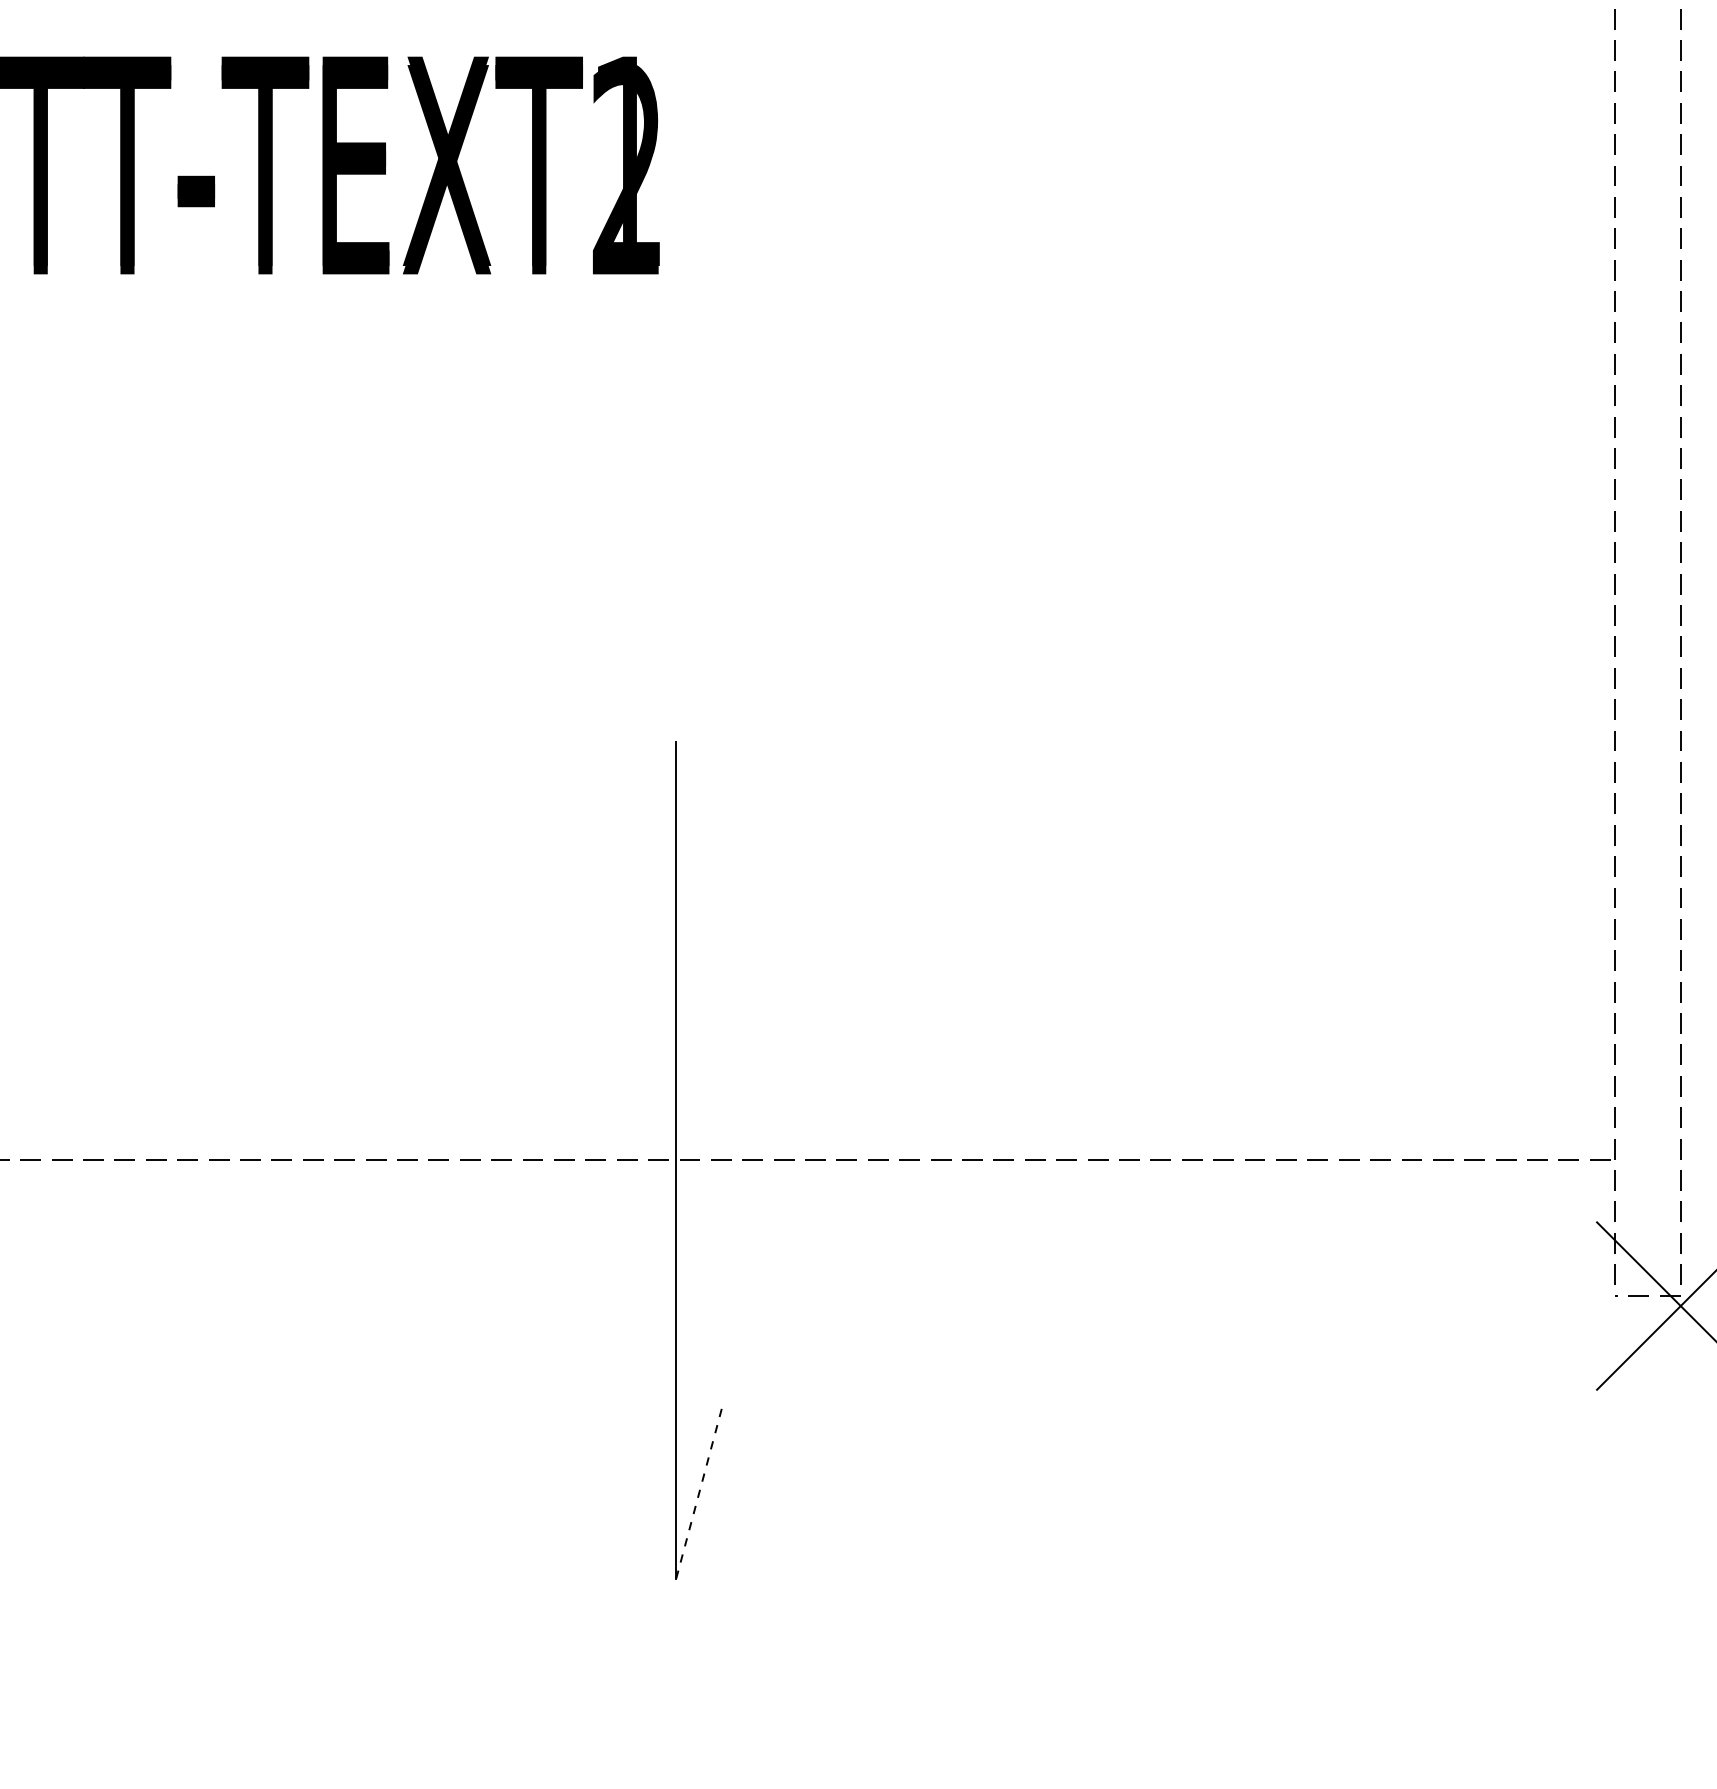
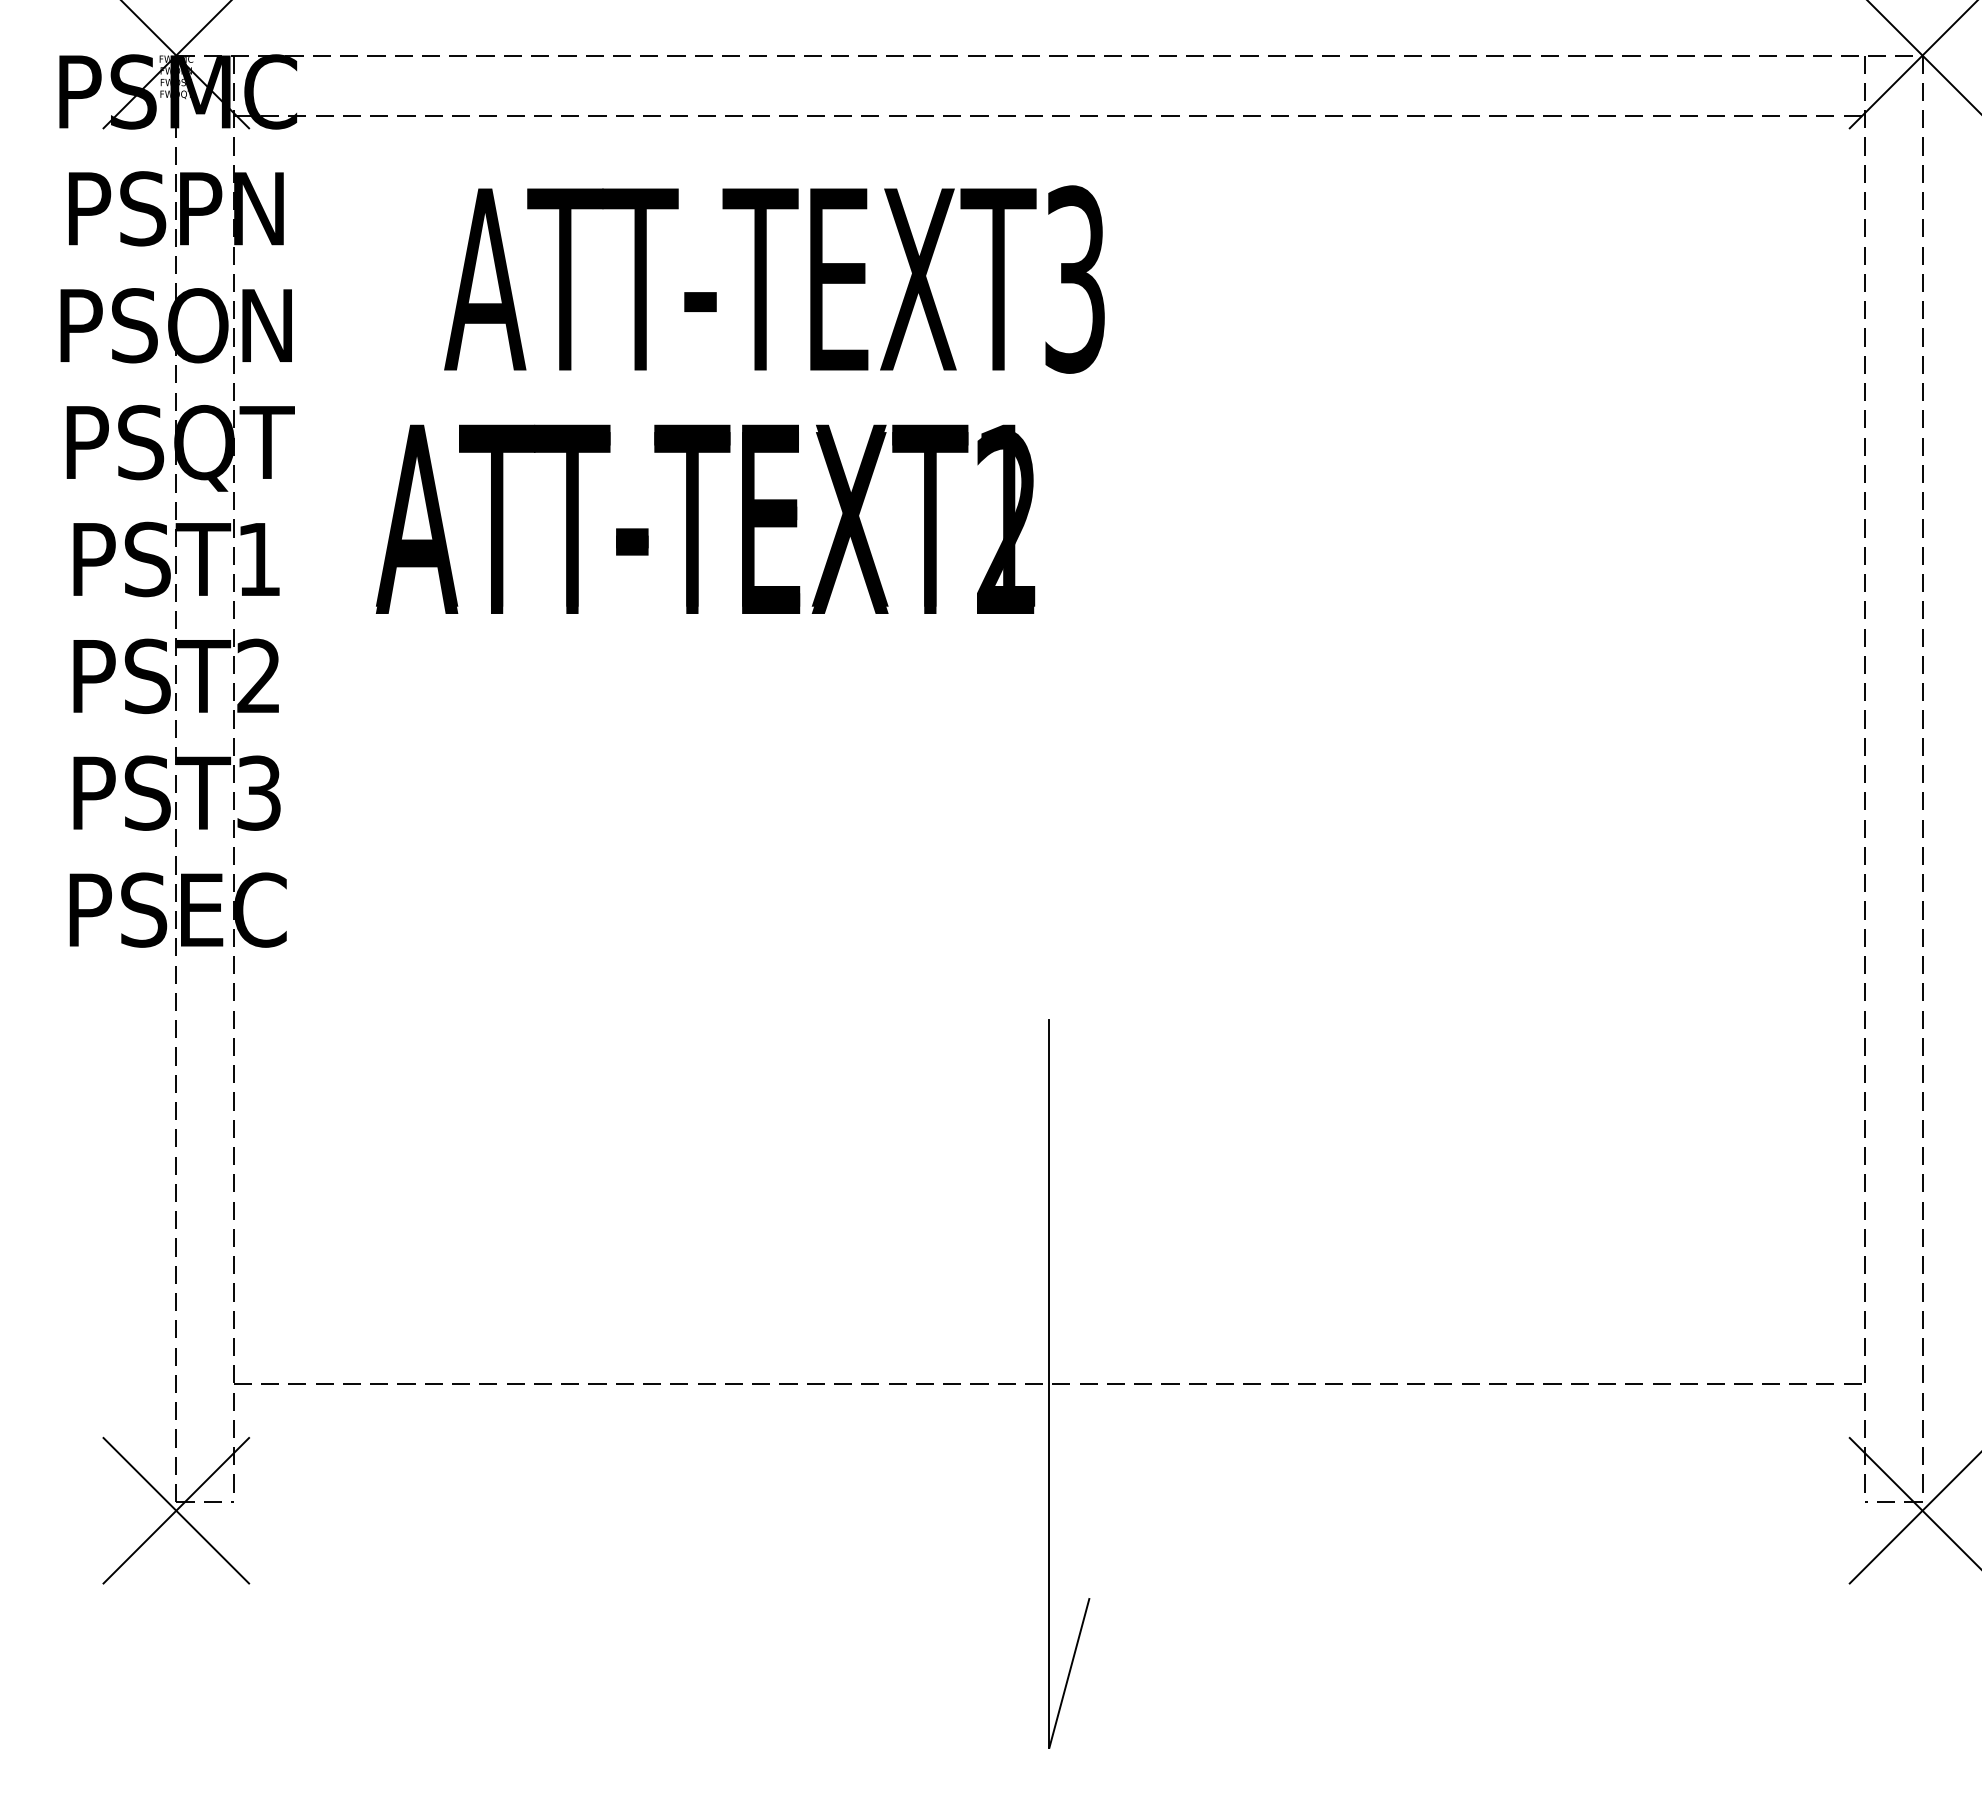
line: (699, 1493) -> (1069, 1673), dashed -> solid

